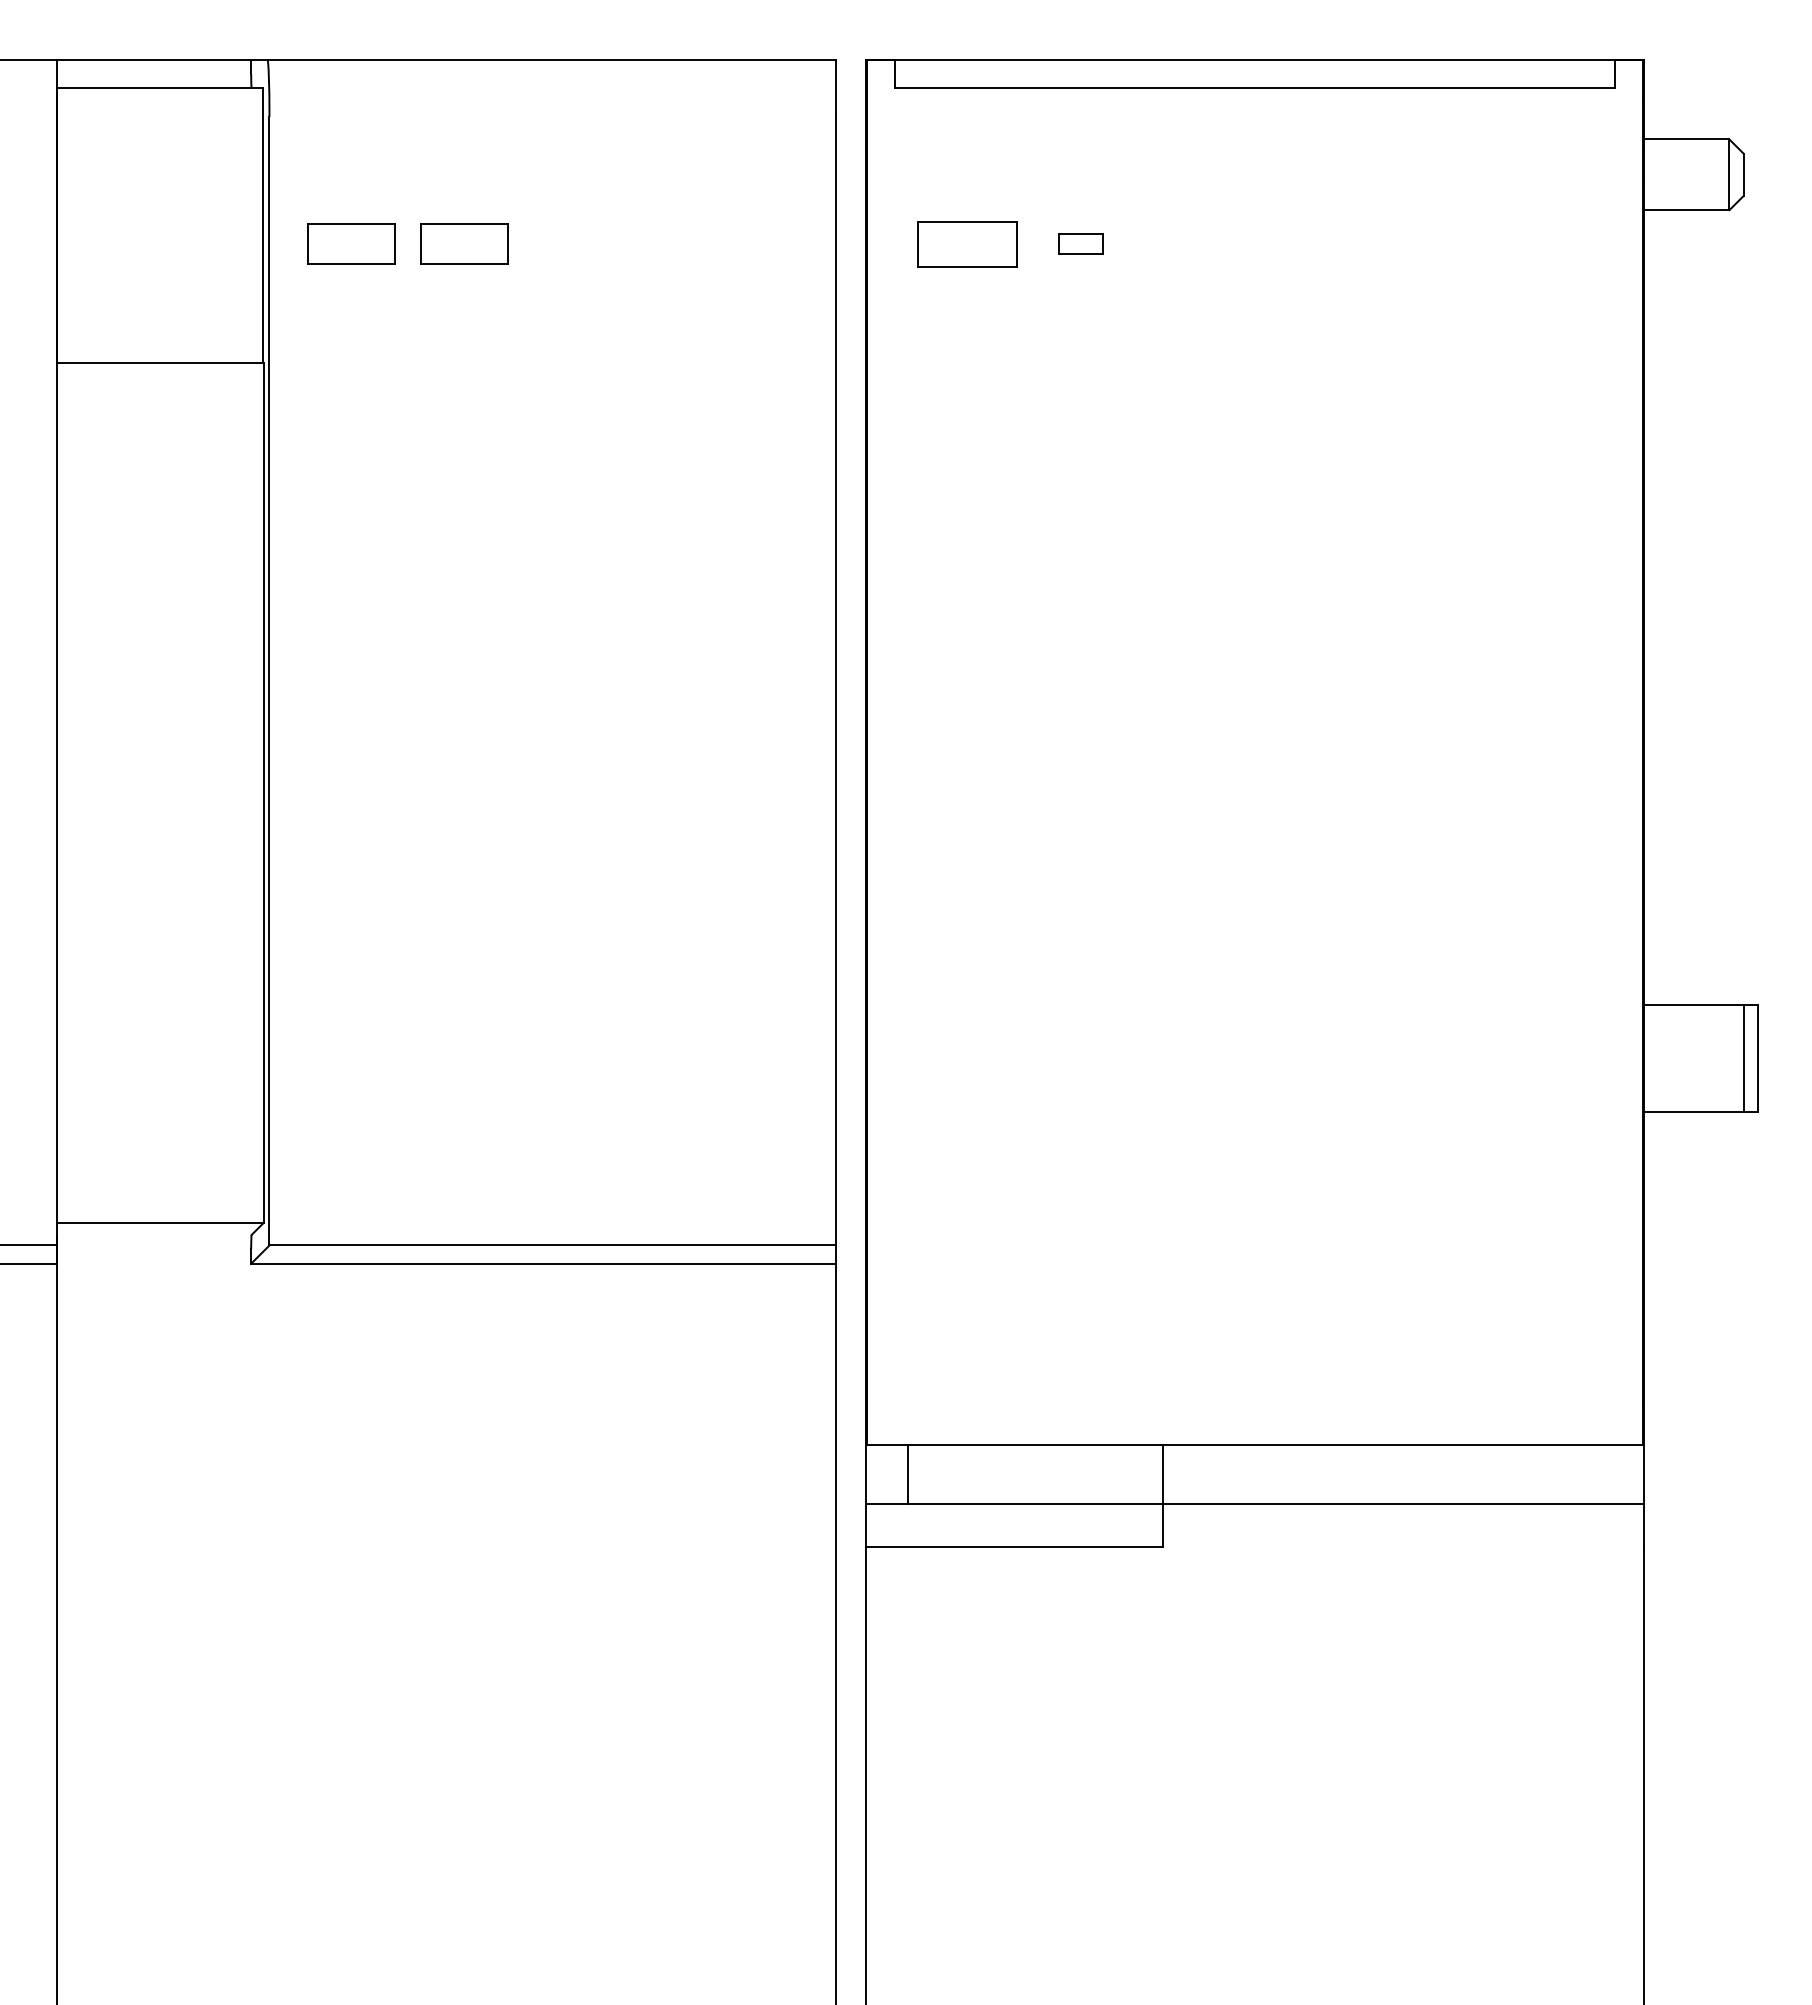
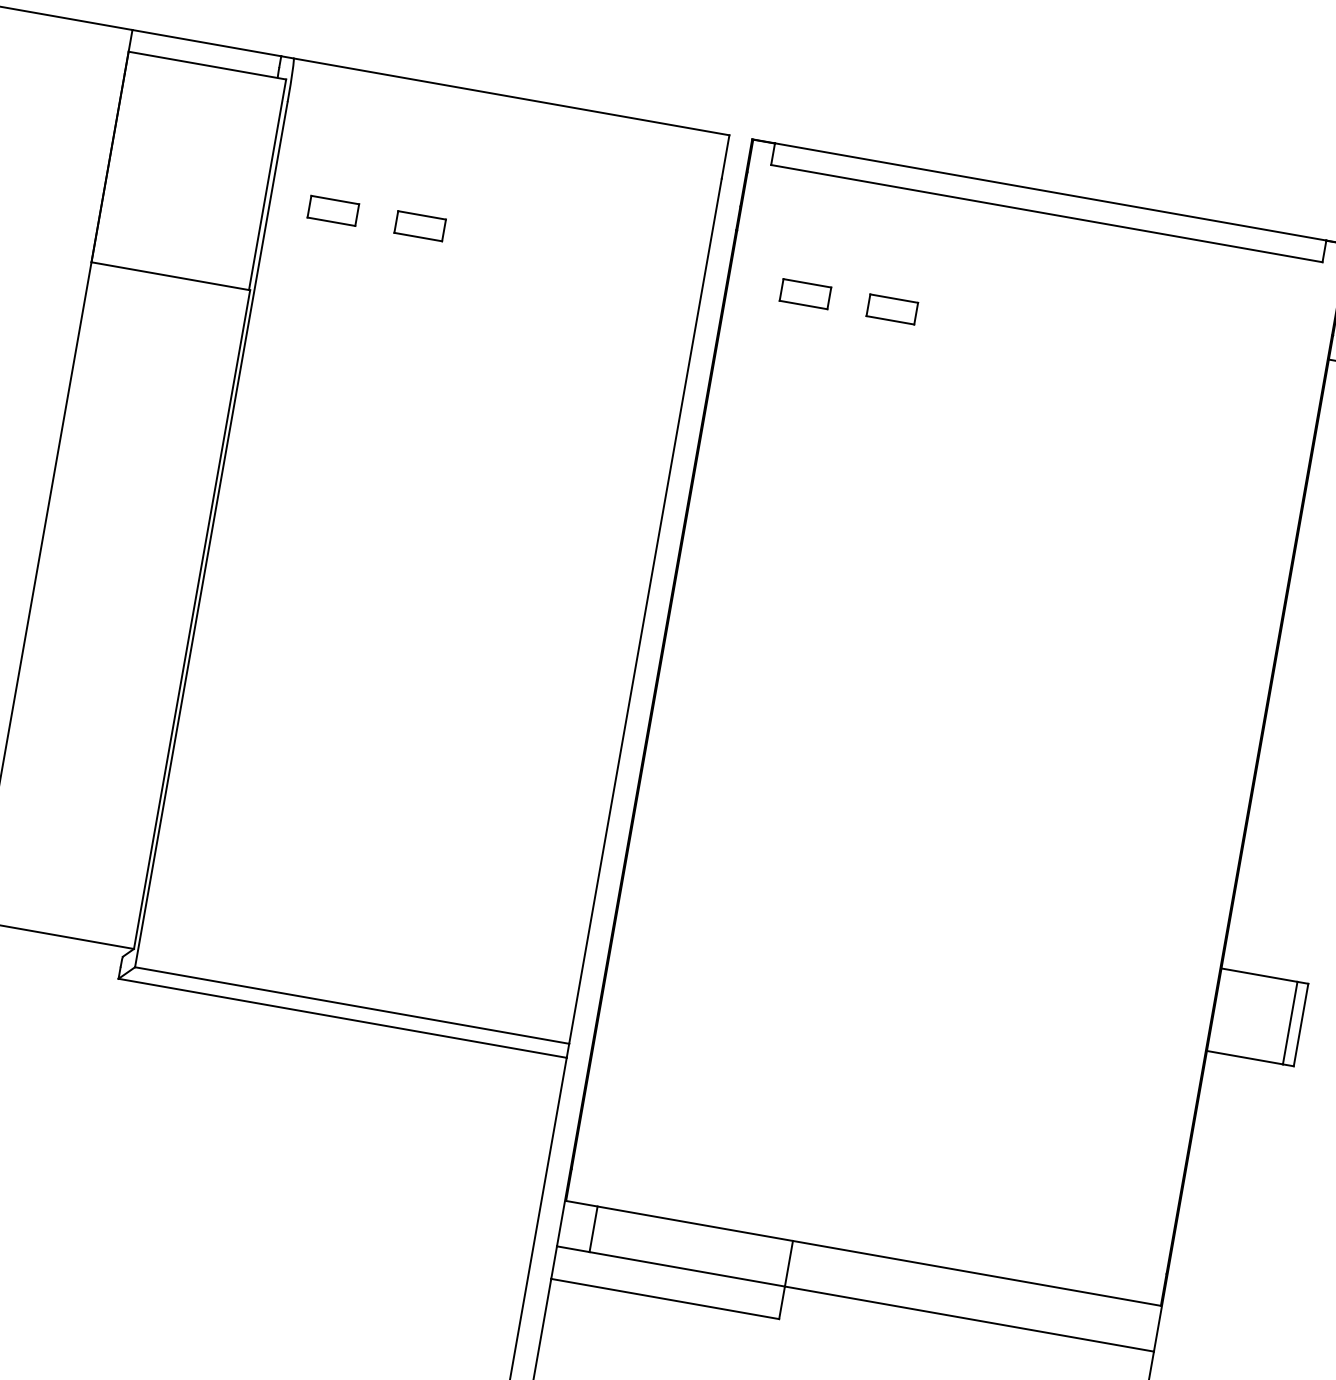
part: (351, 243) -> (333, 210), size x0.71
part: (464, 243) -> (419, 225), size x0.71
part: (967, 243) -> (805, 293), size x0.62
part: (1080, 243) -> (892, 308), size x1.43

